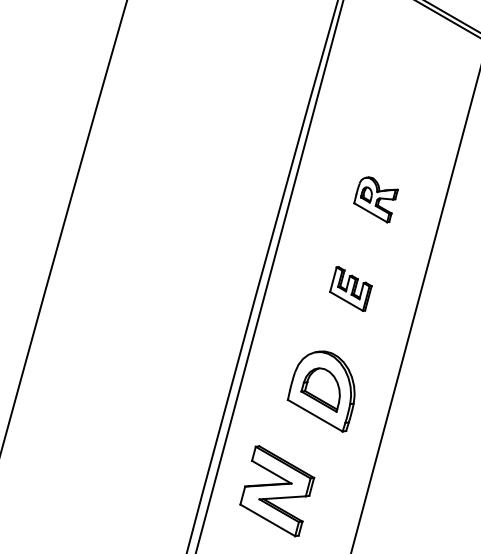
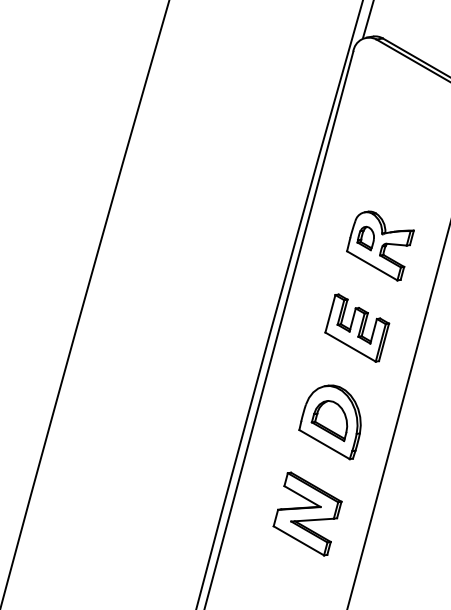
part: (376, 199) -> (380, 245), size x1.67
part: (351, 288) -> (357, 327), size x1.67
part: (277, 490) -> (307, 513), moved

